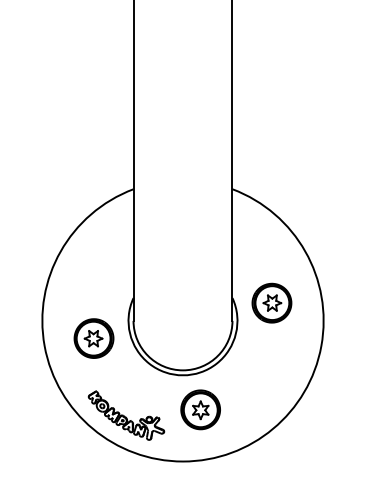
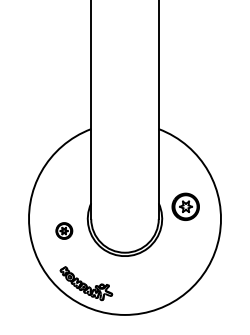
part: (94, 337) -> (64, 230), size x0.6
part: (199, 409) -> (136, 279), removed

